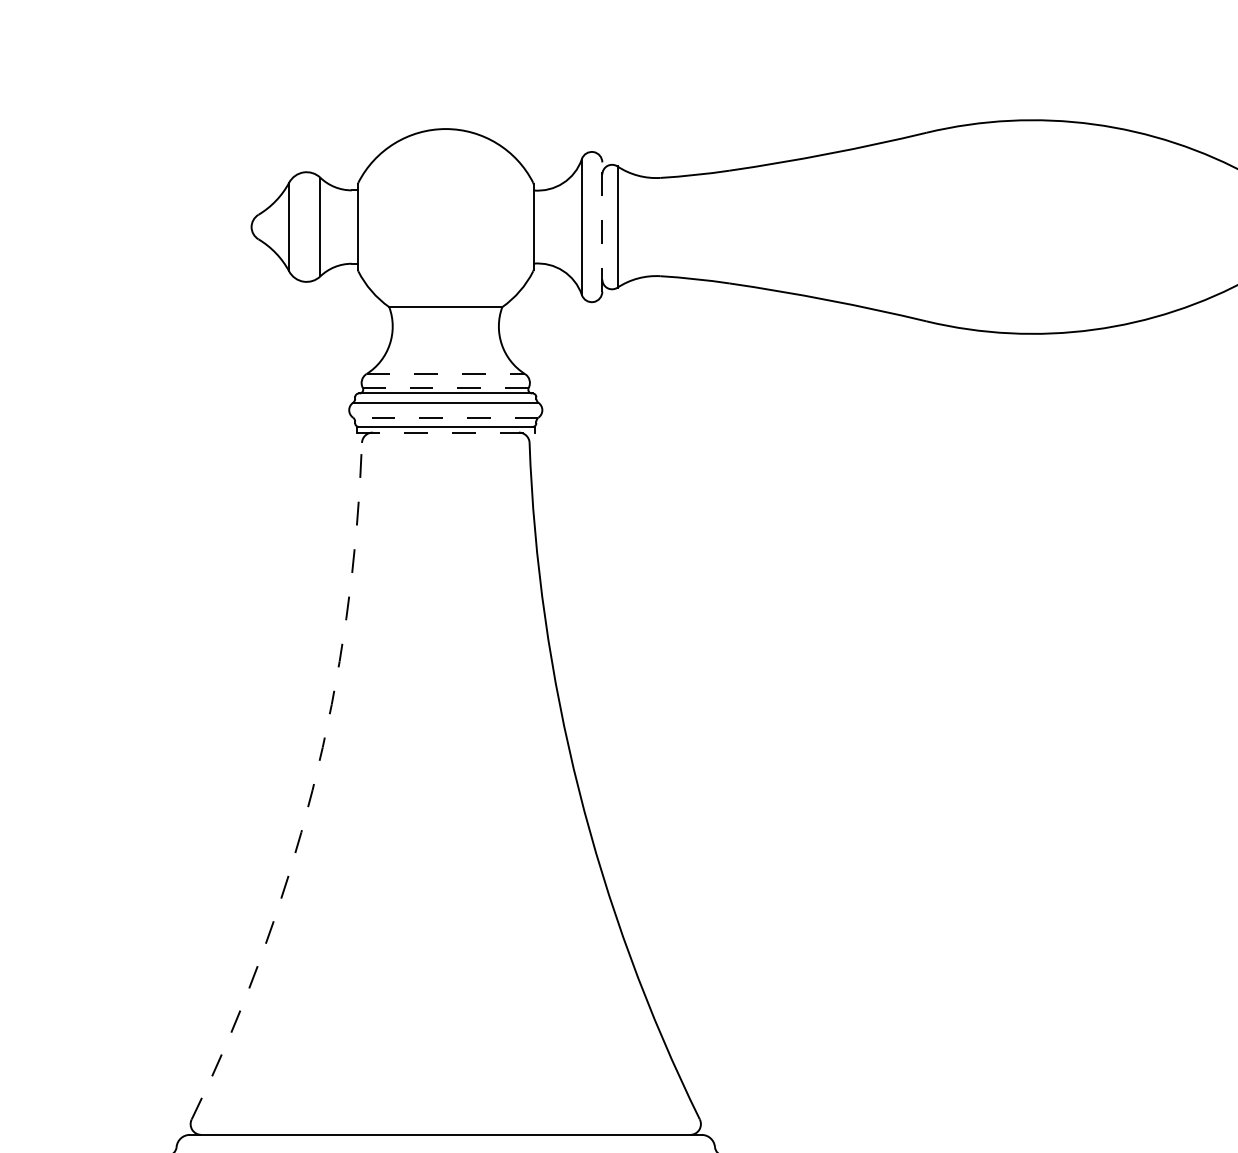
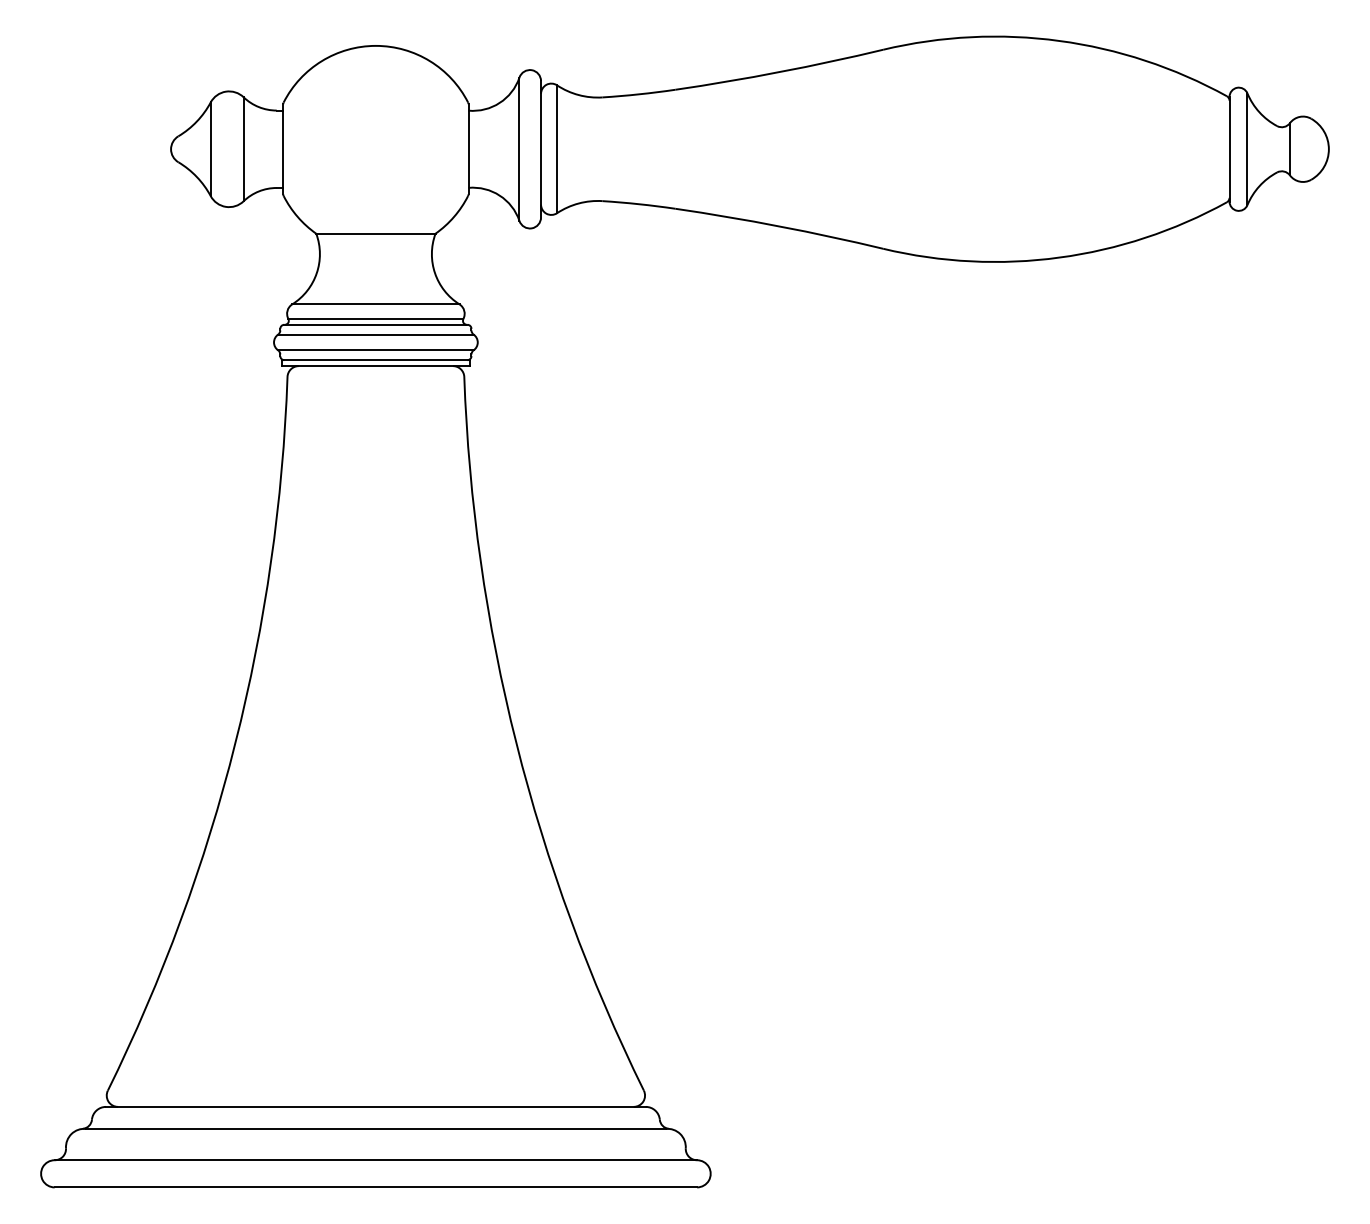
line: (602, 226) -> (541, 148), dashed -> solid
line: (445, 374) -> (375, 304), dashed -> solid
line: (445, 387) -> (375, 318), dashed -> solid
line: (445, 417) -> (375, 350), dashed -> solid
line: (446, 432) -> (376, 366), dashed -> solid
arc: (312, 790) -> (235, 743), dashed -> solid

